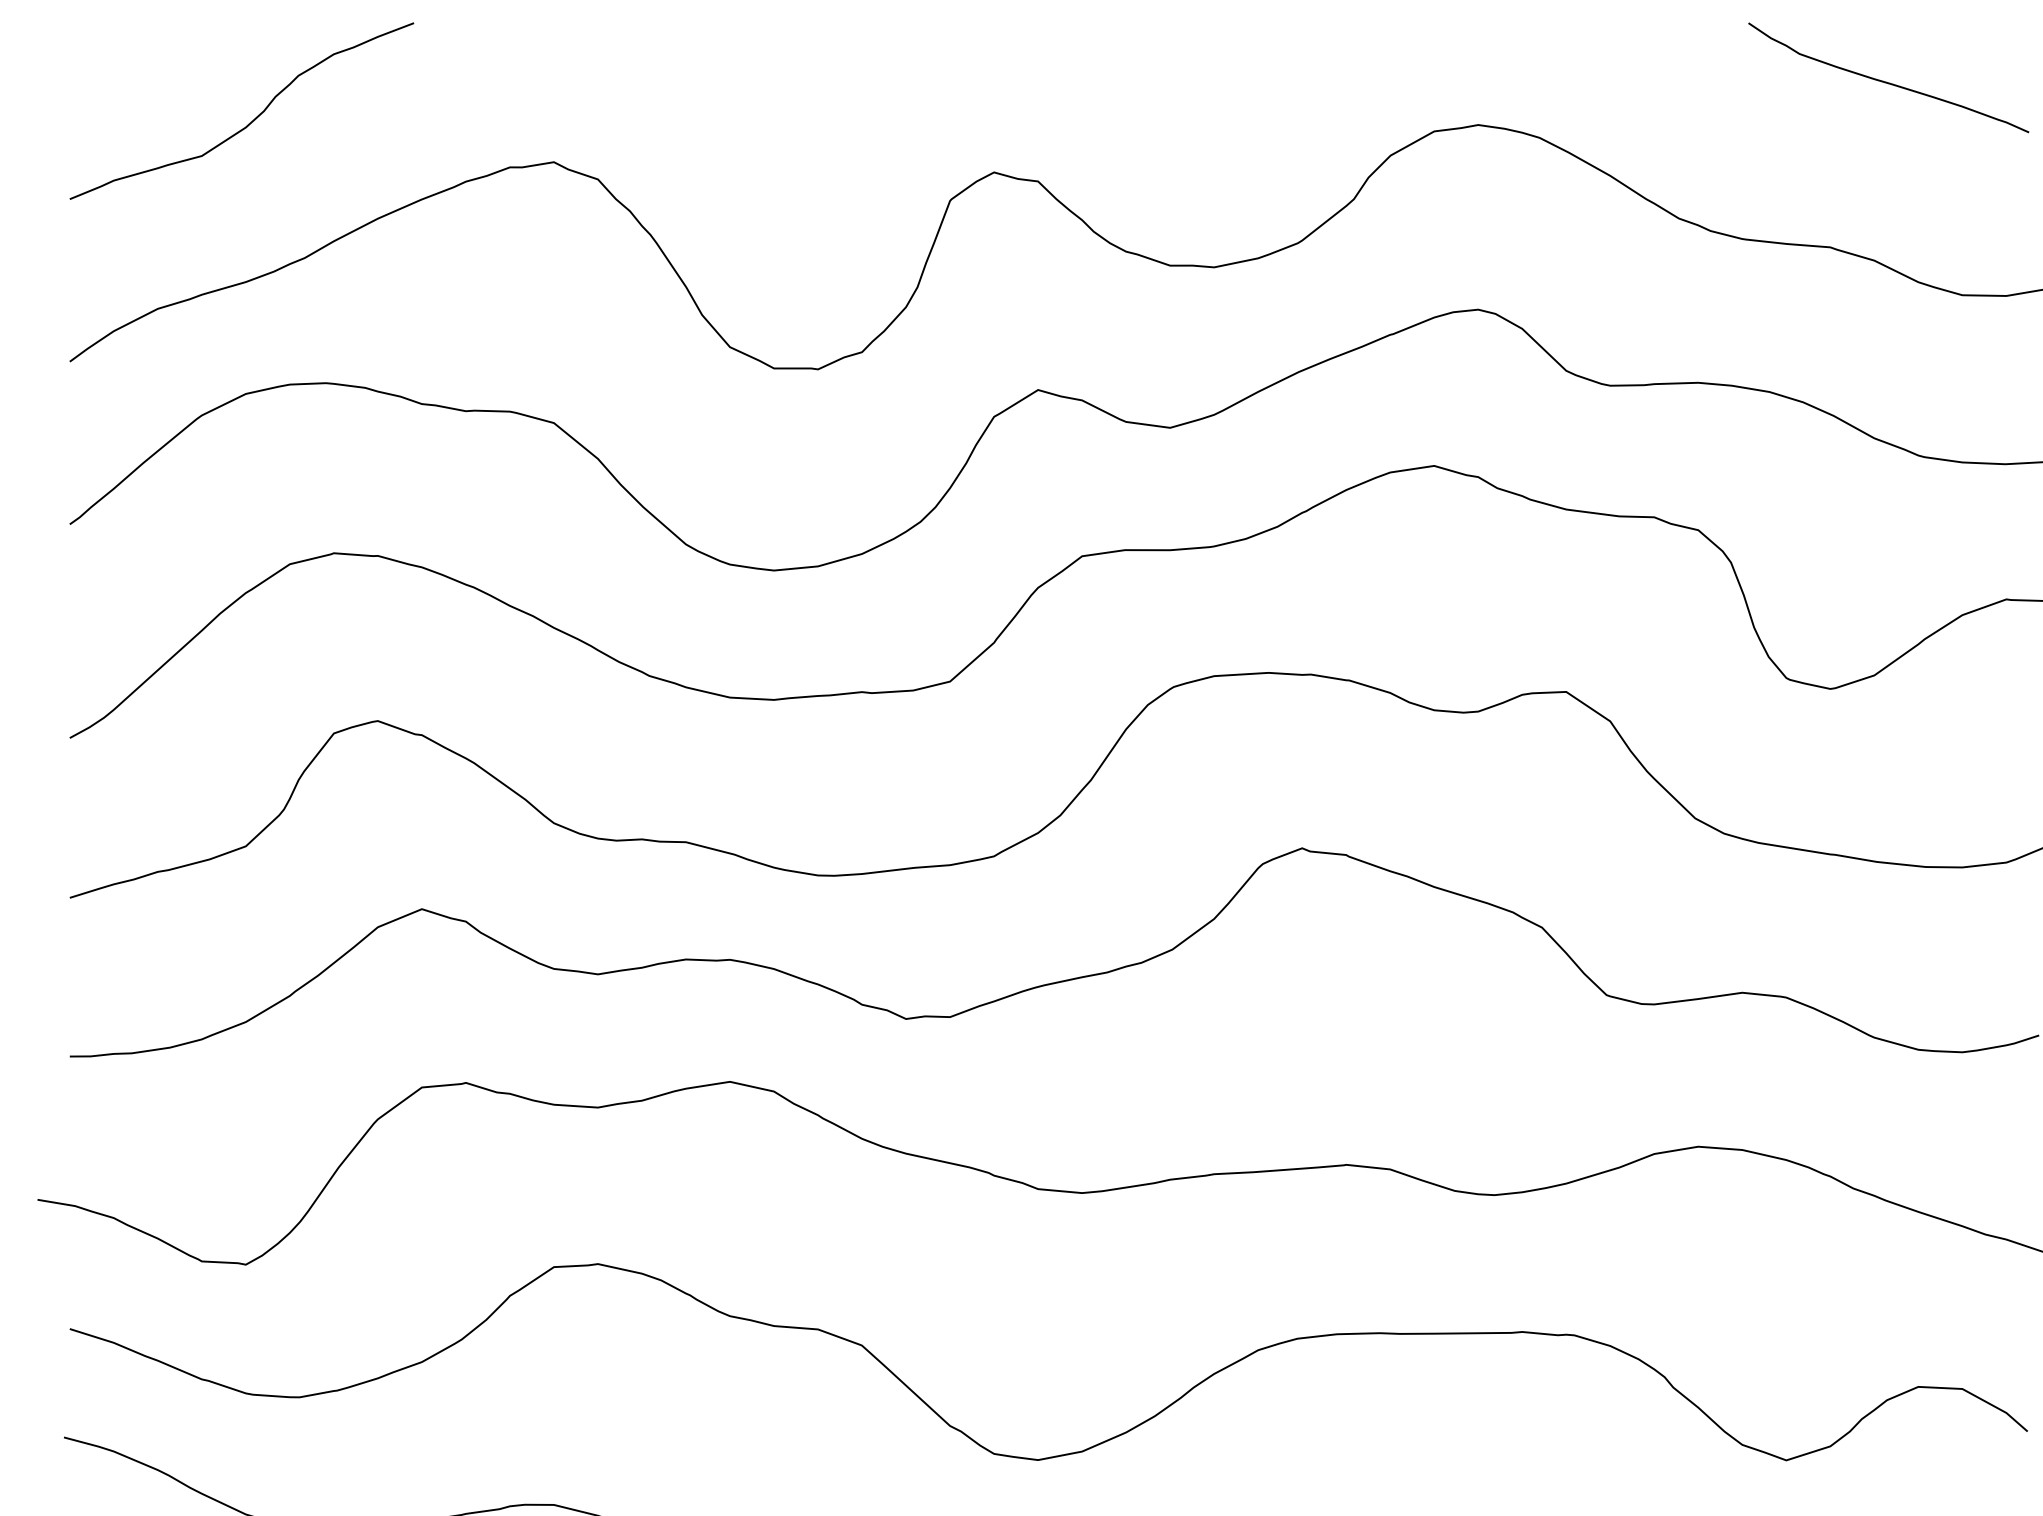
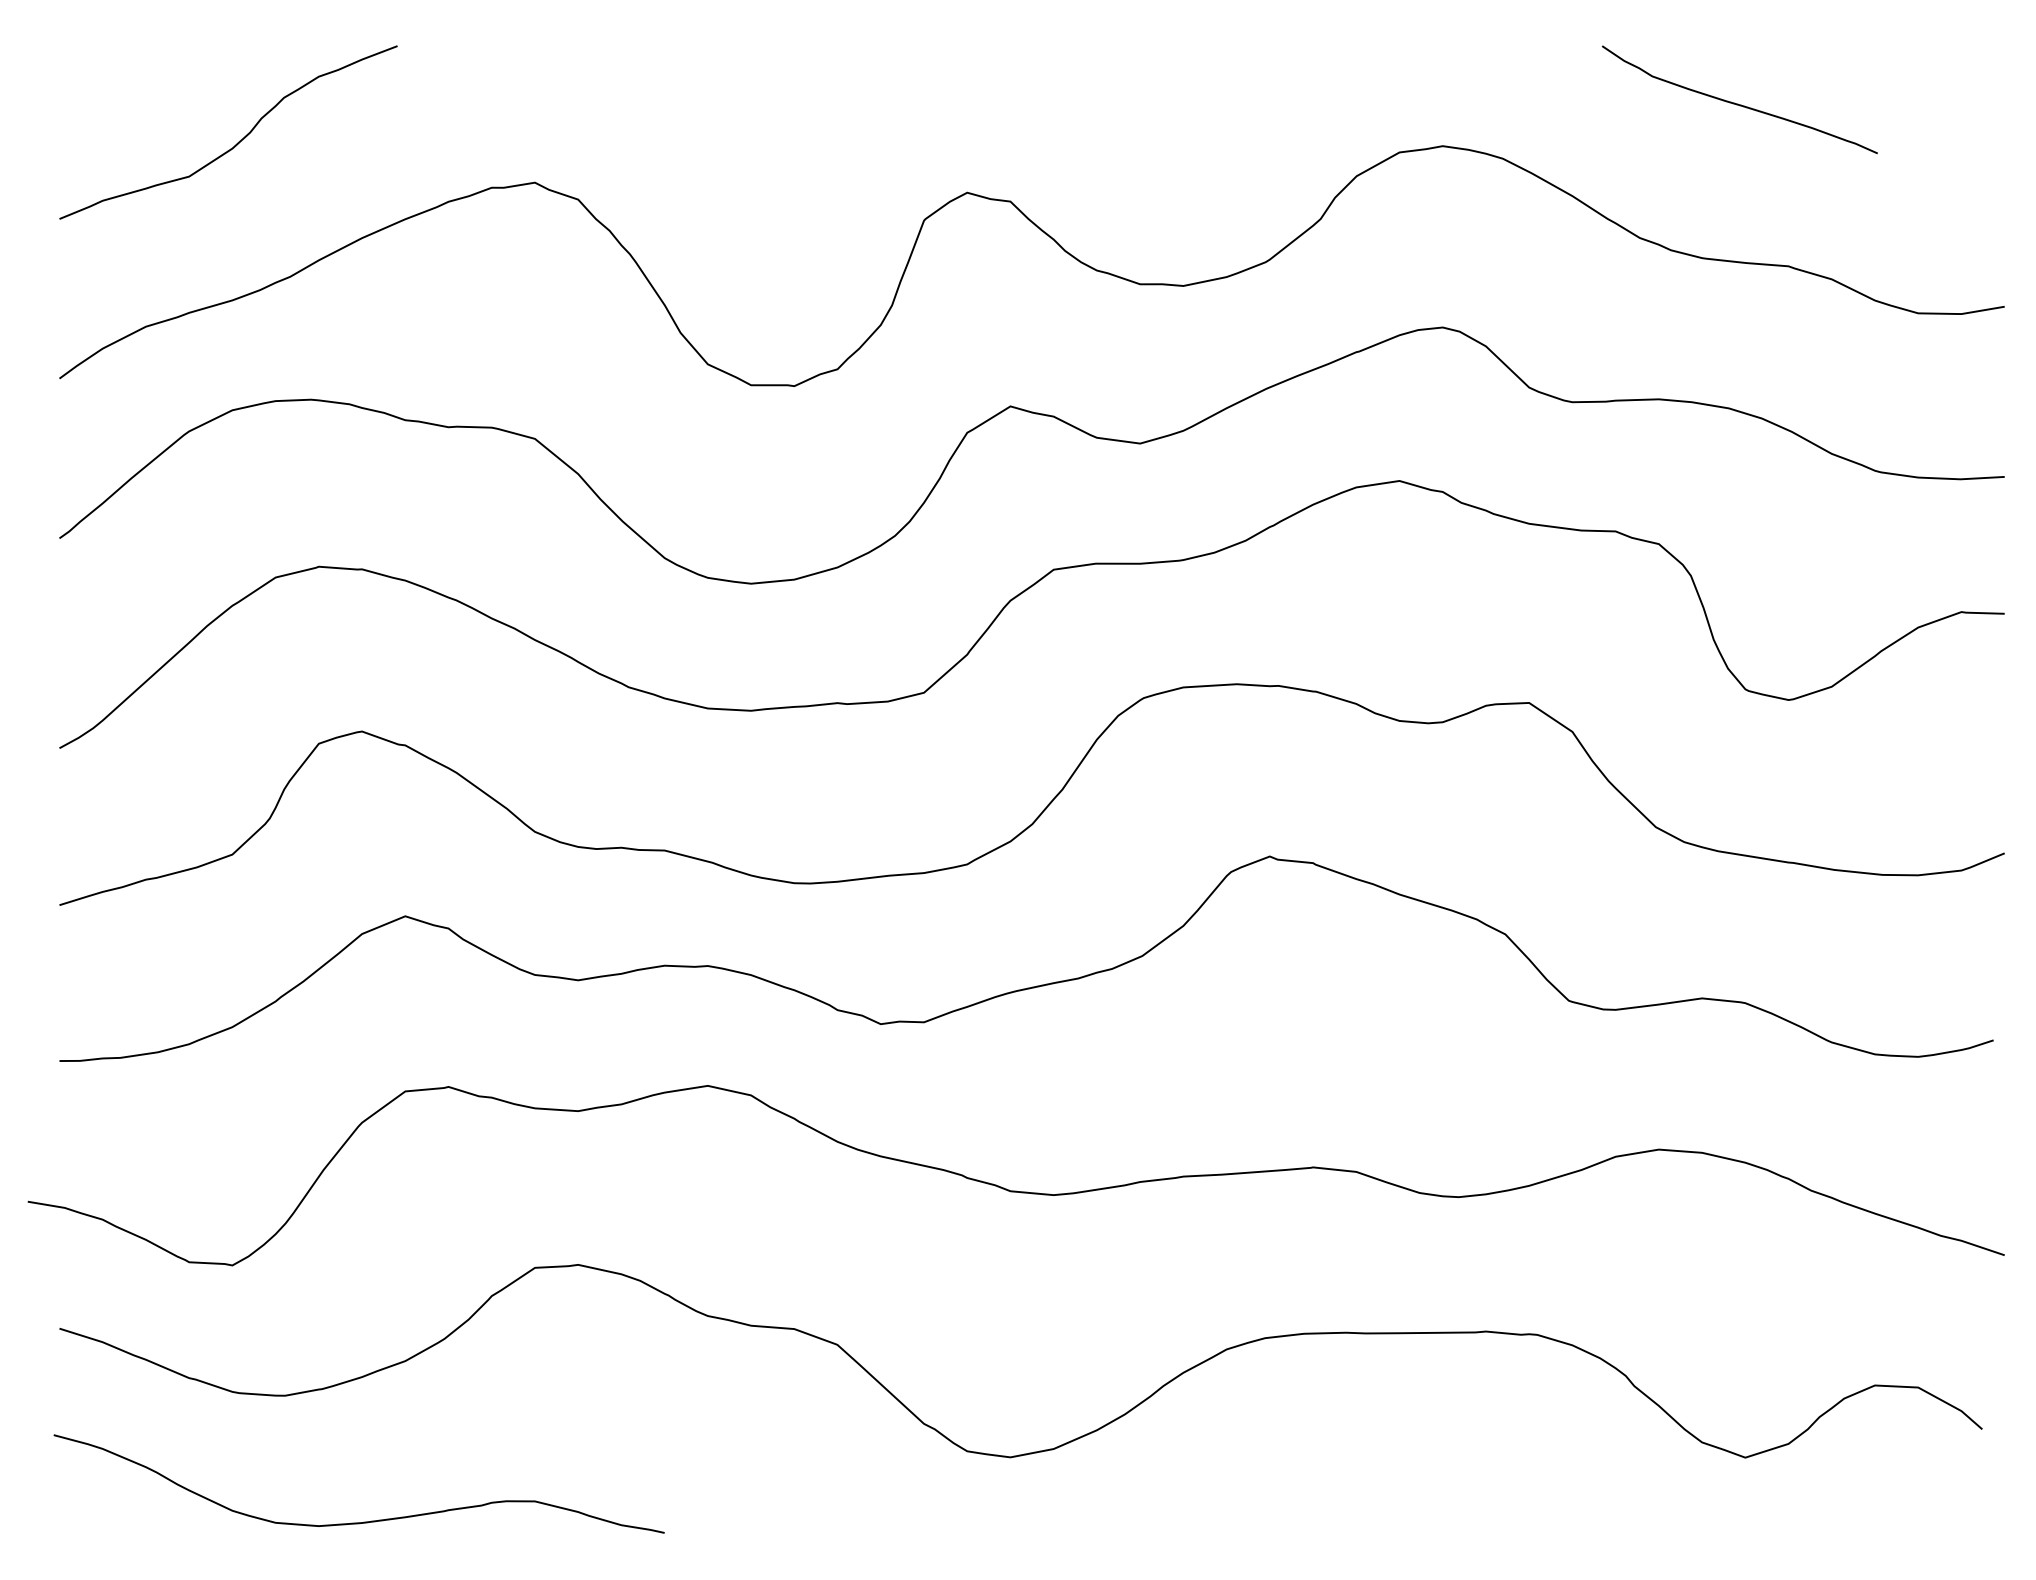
curve: (1887, 81) -> (1738, 103), moved

